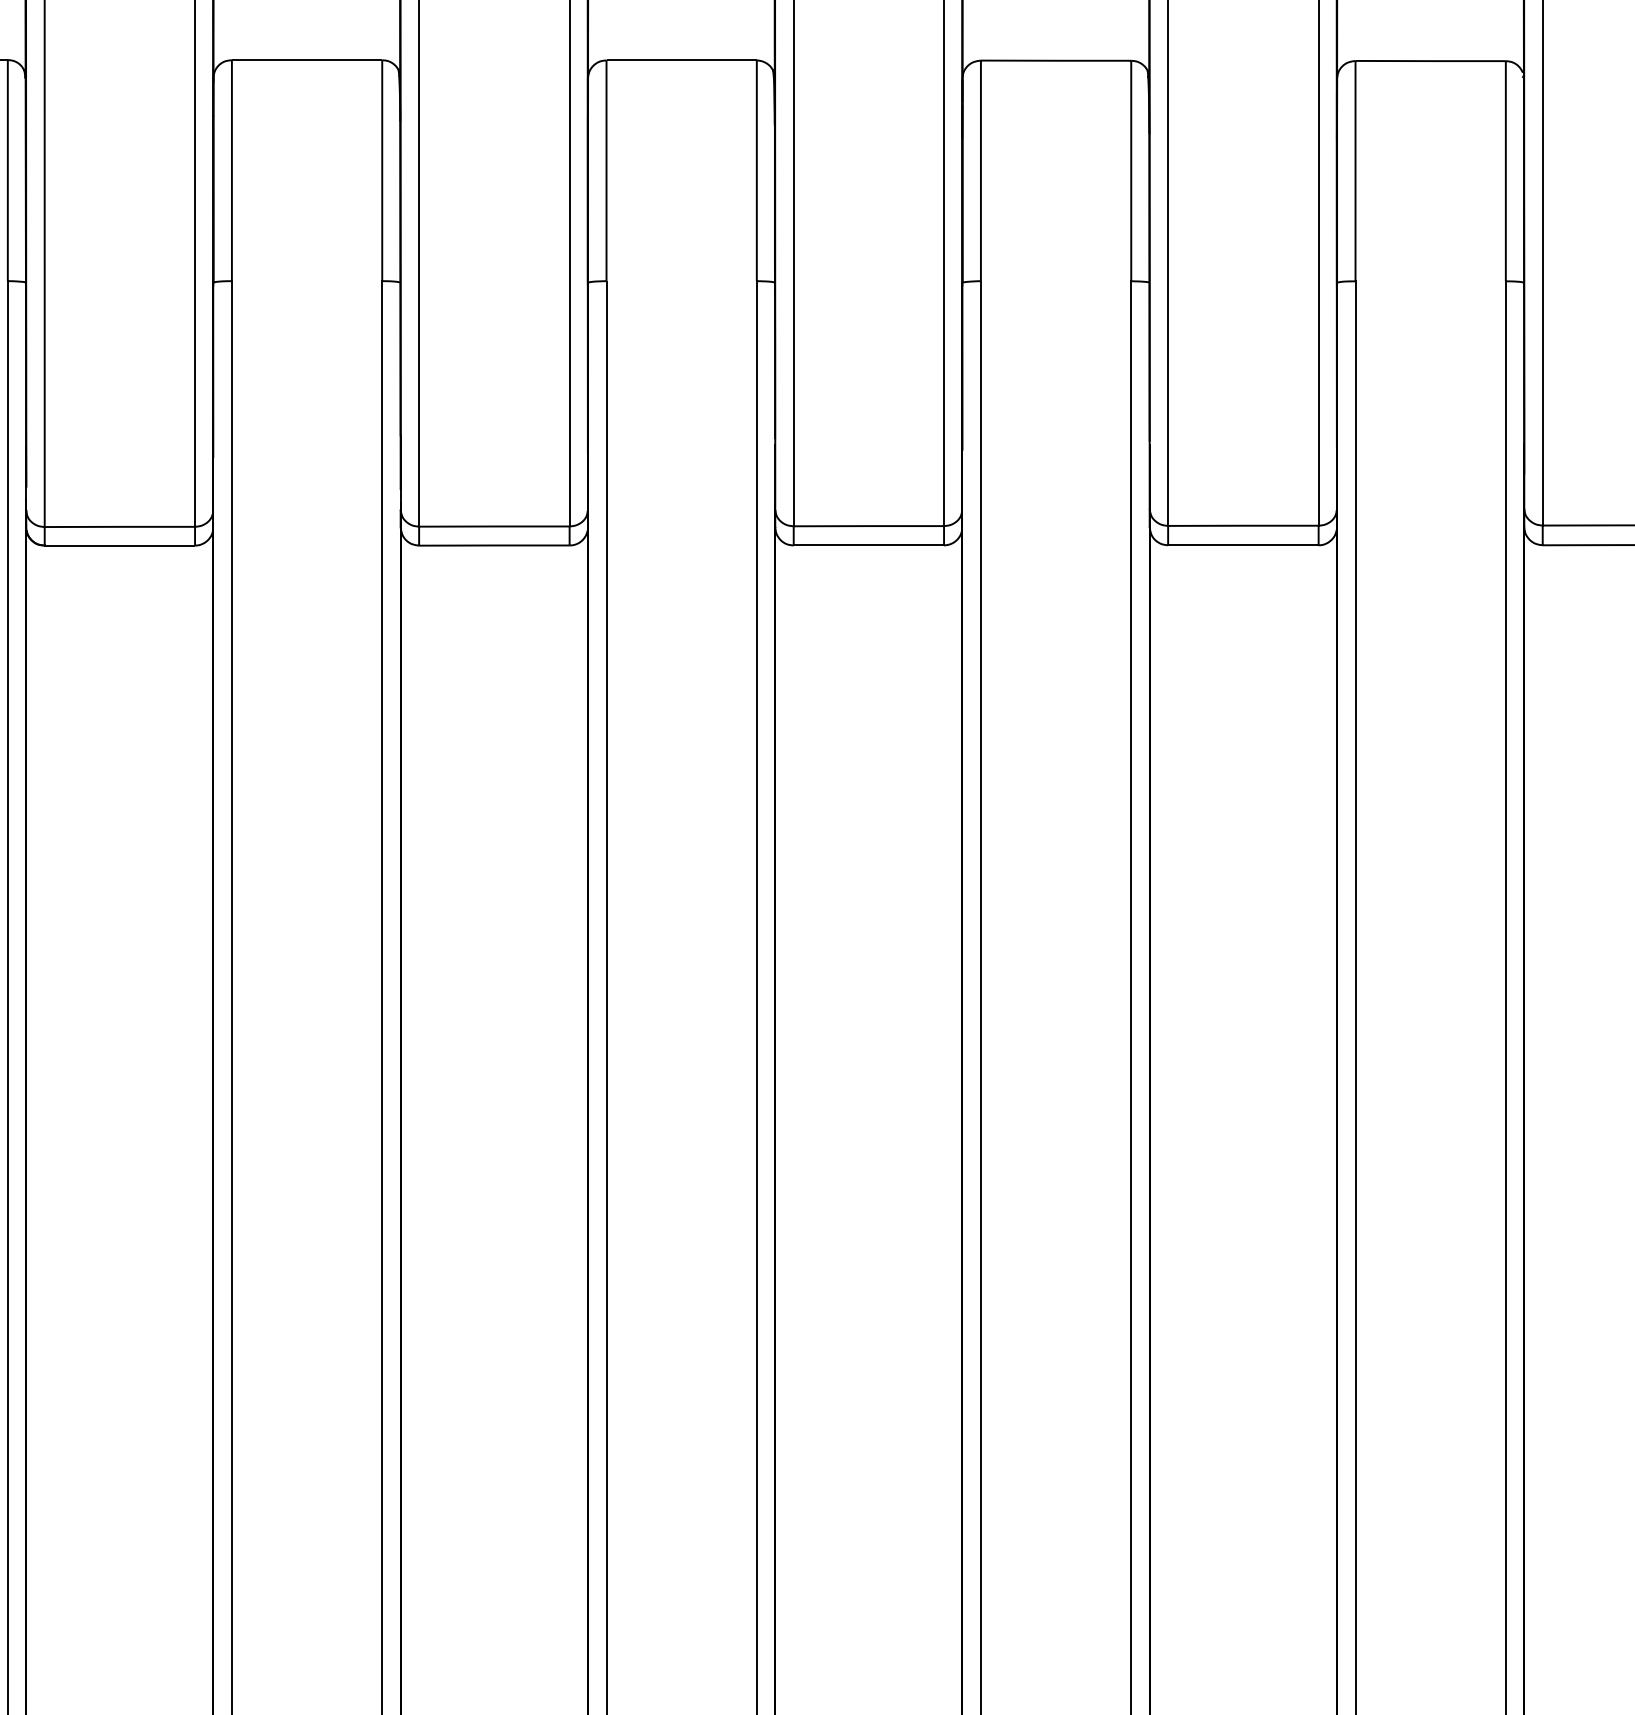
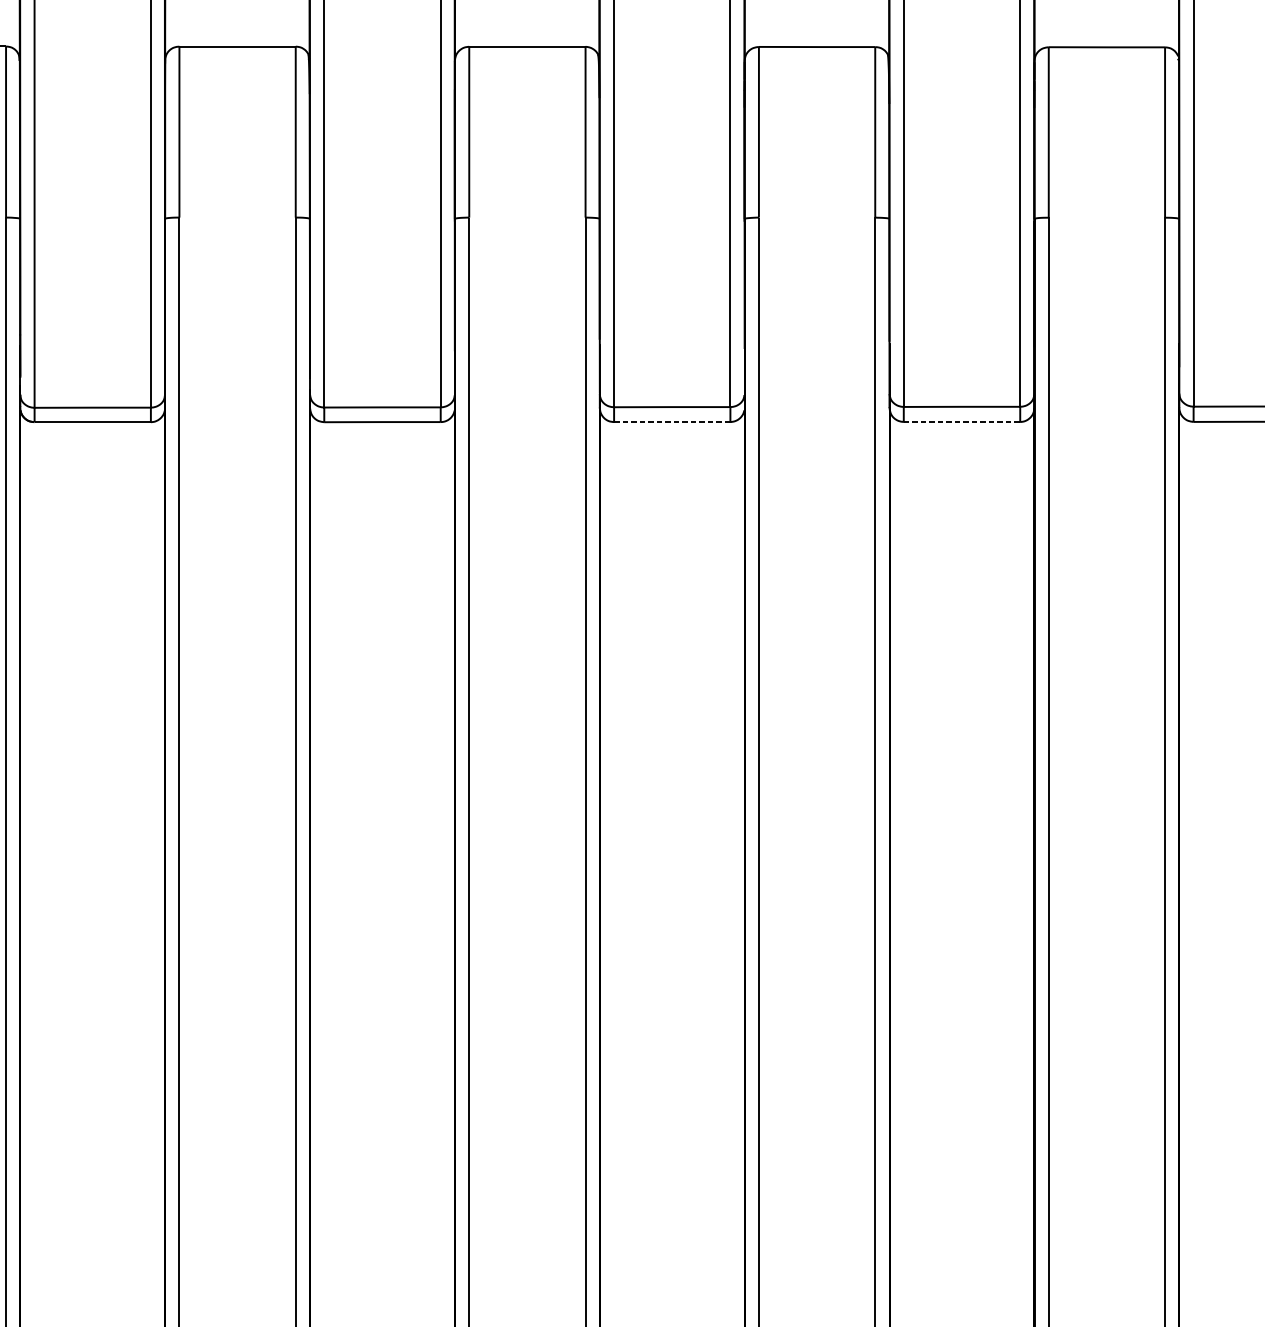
line: (869, 545) -> (672, 422), solid -> dashed
line: (1244, 545) -> (962, 422), solid -> dashed

